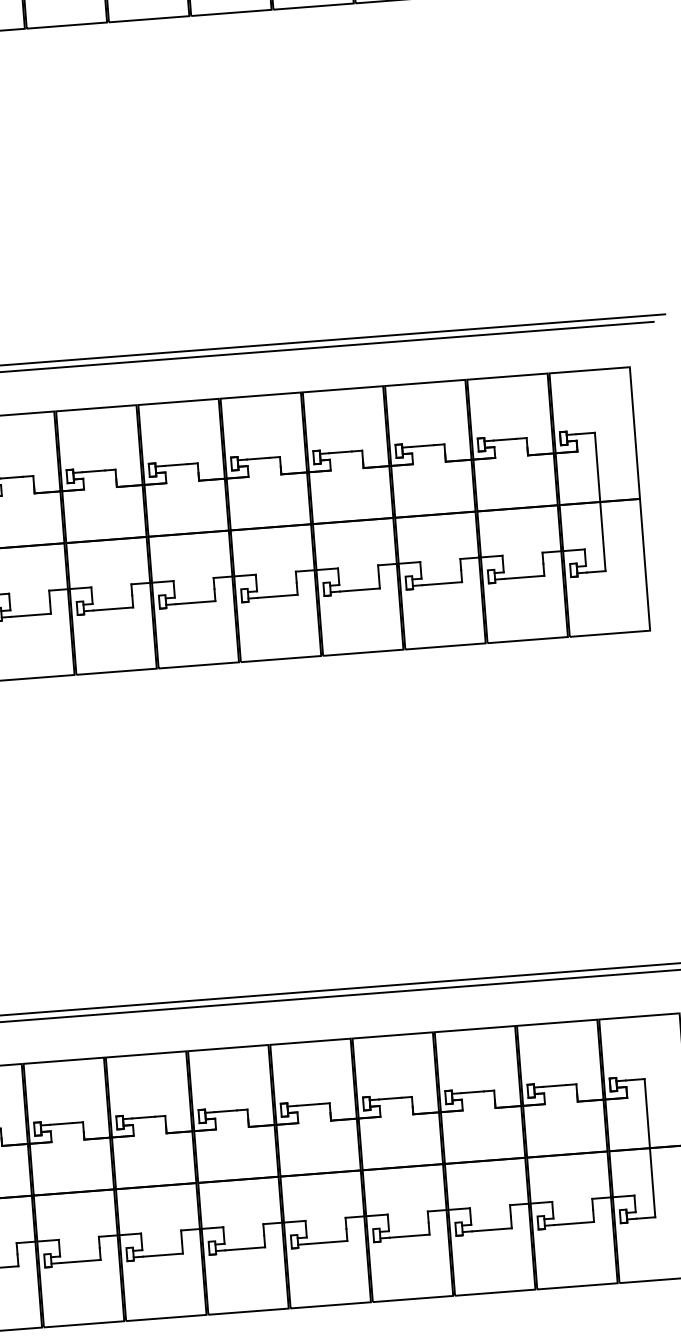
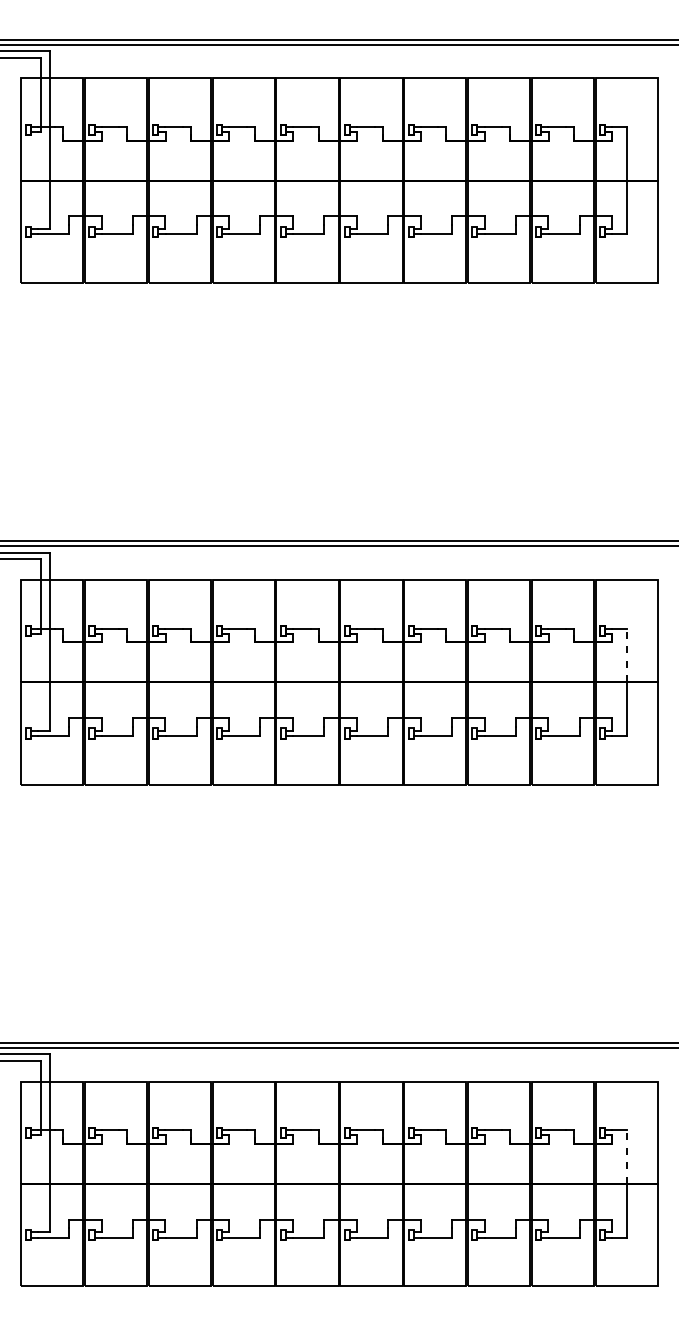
line: (598, 467) -> (627, 655), solid -> dashed
line: (647, 1114) -> (627, 1157), solid -> dashed

